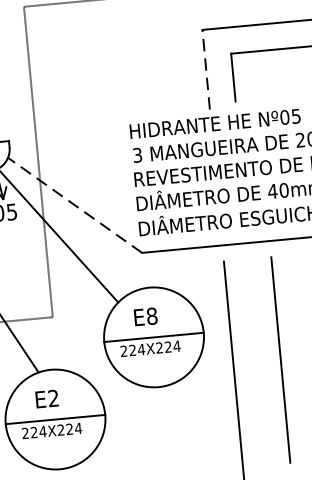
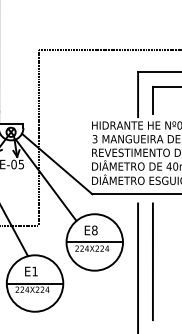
line: (206, 69) -> (138, 94), dashed -> solid
line: (73, 204) -> (56, 163), dashed -> solid
line: (280, 359) -> (152, 261), moved
text: (52, 398) -> (34, 271), E2 -> E1

